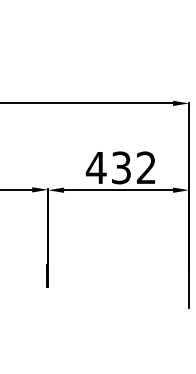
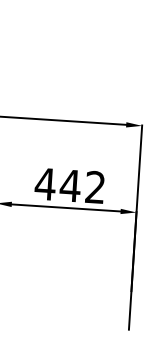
text: (121, 167) -> (70, 185), 432 -> 442

